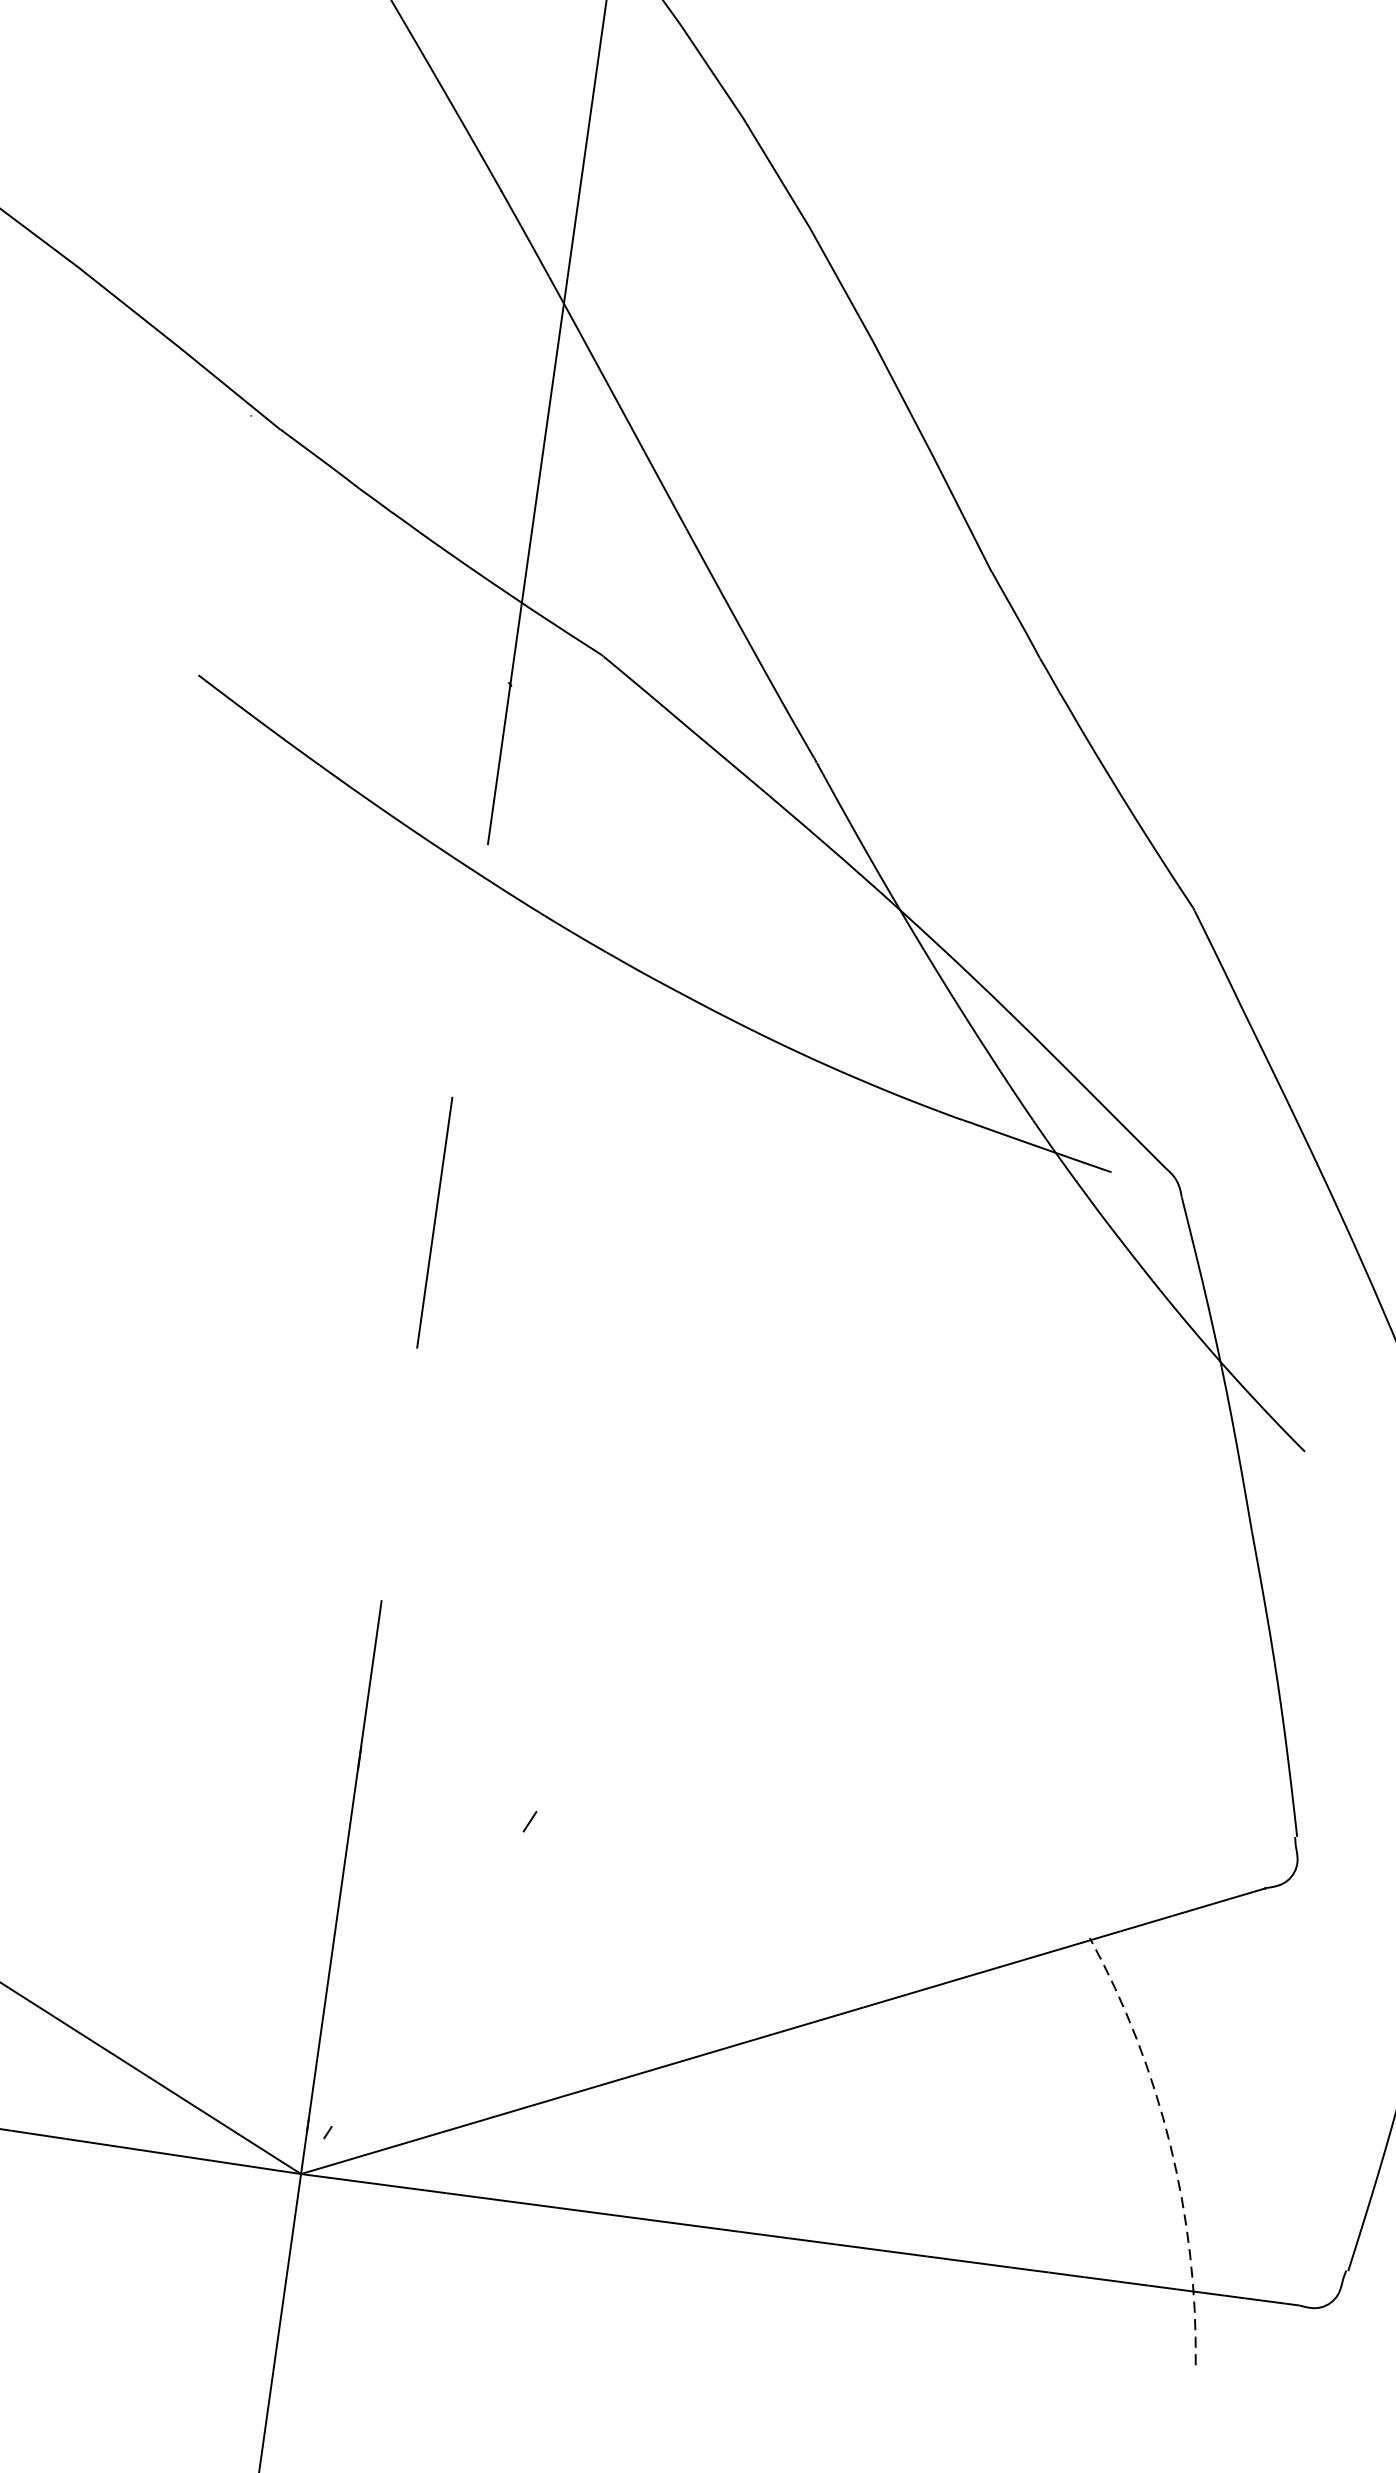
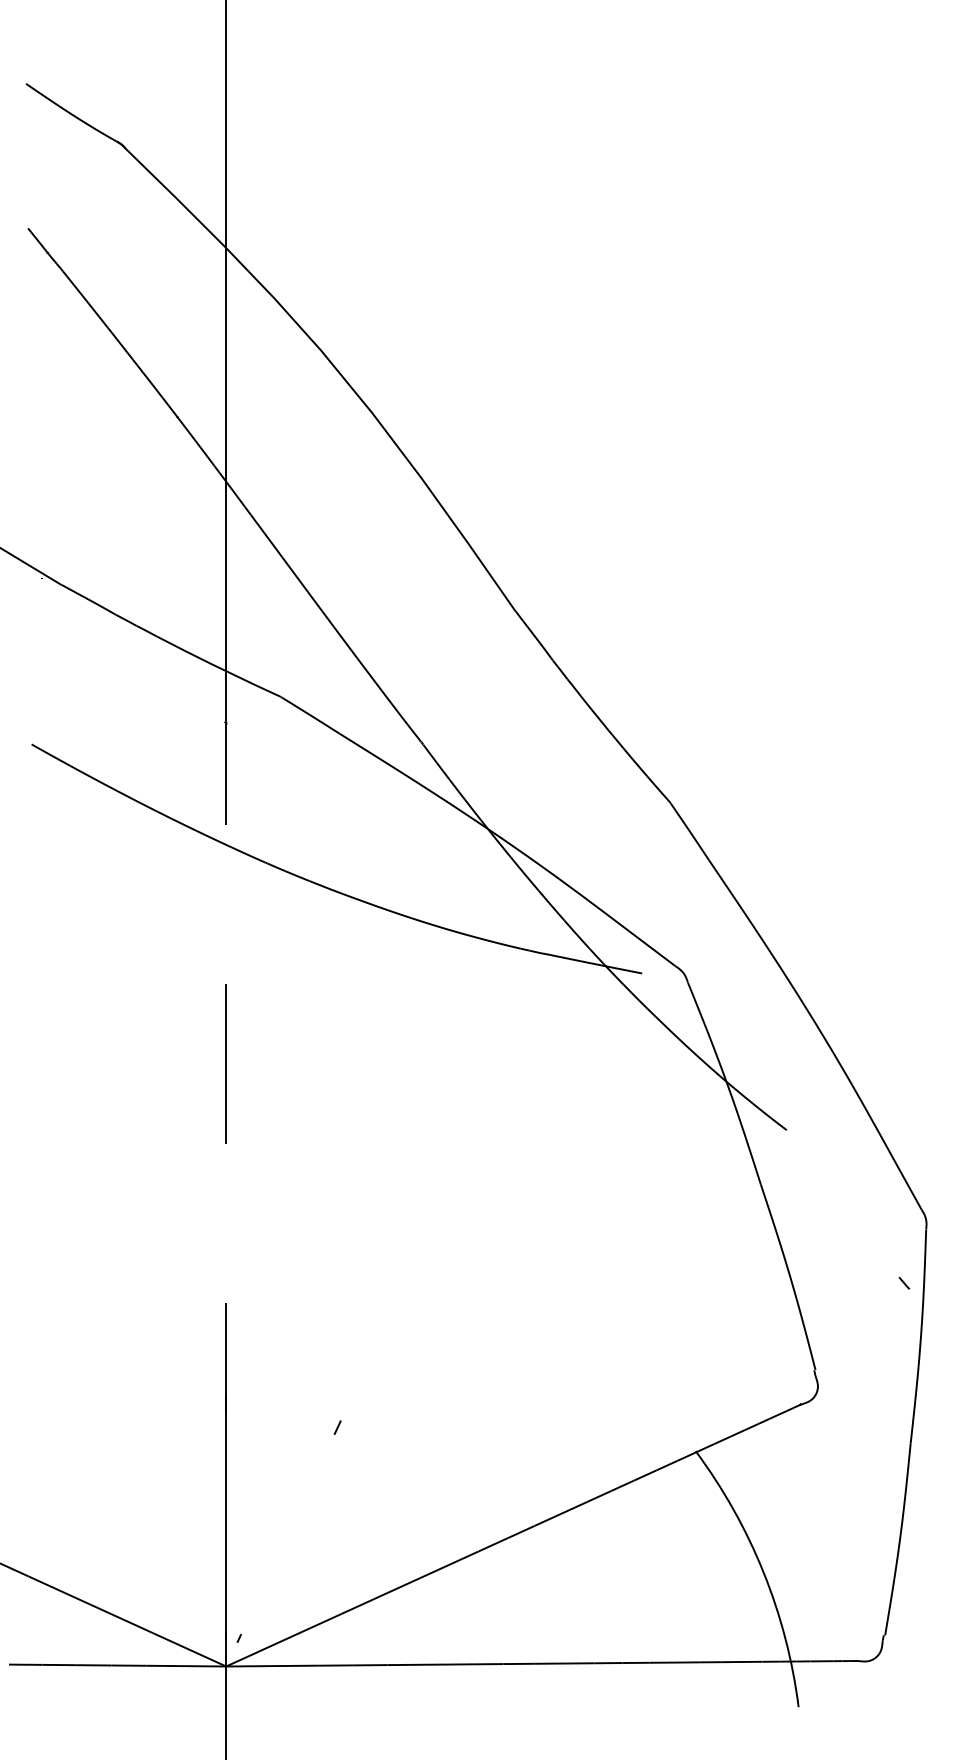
arc: (1170, 2144) -> (763, 1572), dashed -> solid

